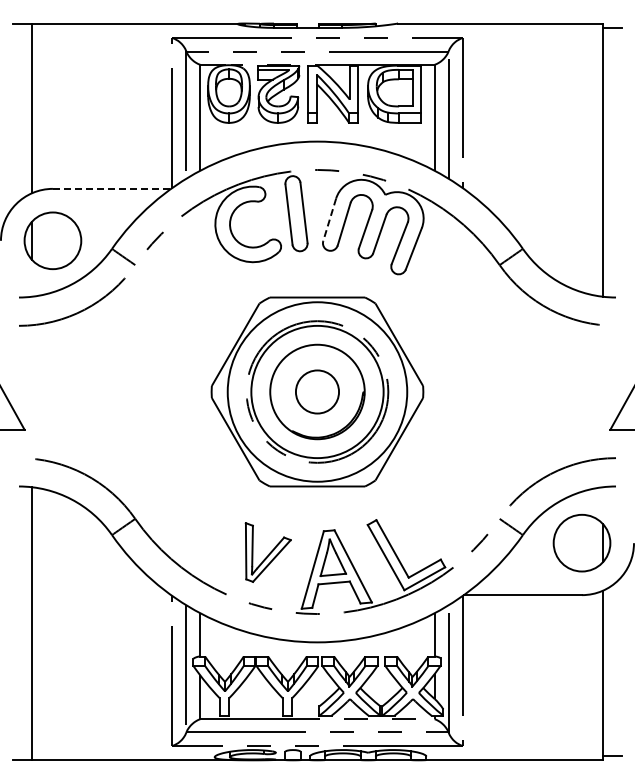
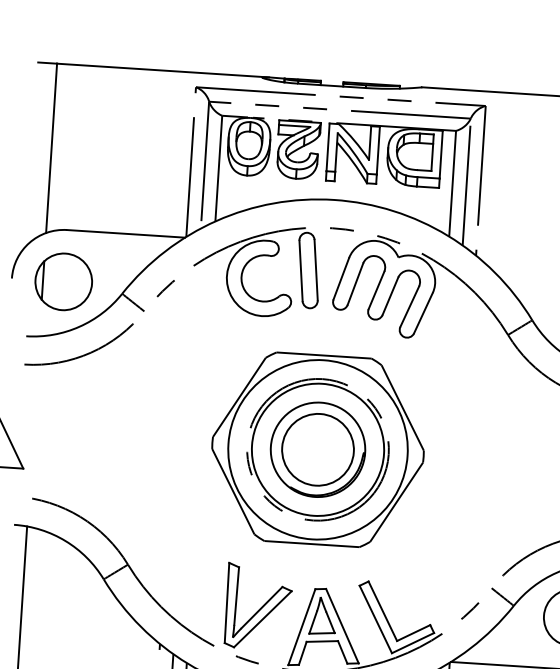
line: (112, 188) -> (126, 233), dashed -> solid
line: (329, 220) -> (341, 279), dashed -> solid
circle: (317, 391) -> (318, 449), size x1.67
part: (268, 552) -> (258, 606), size x1.43

